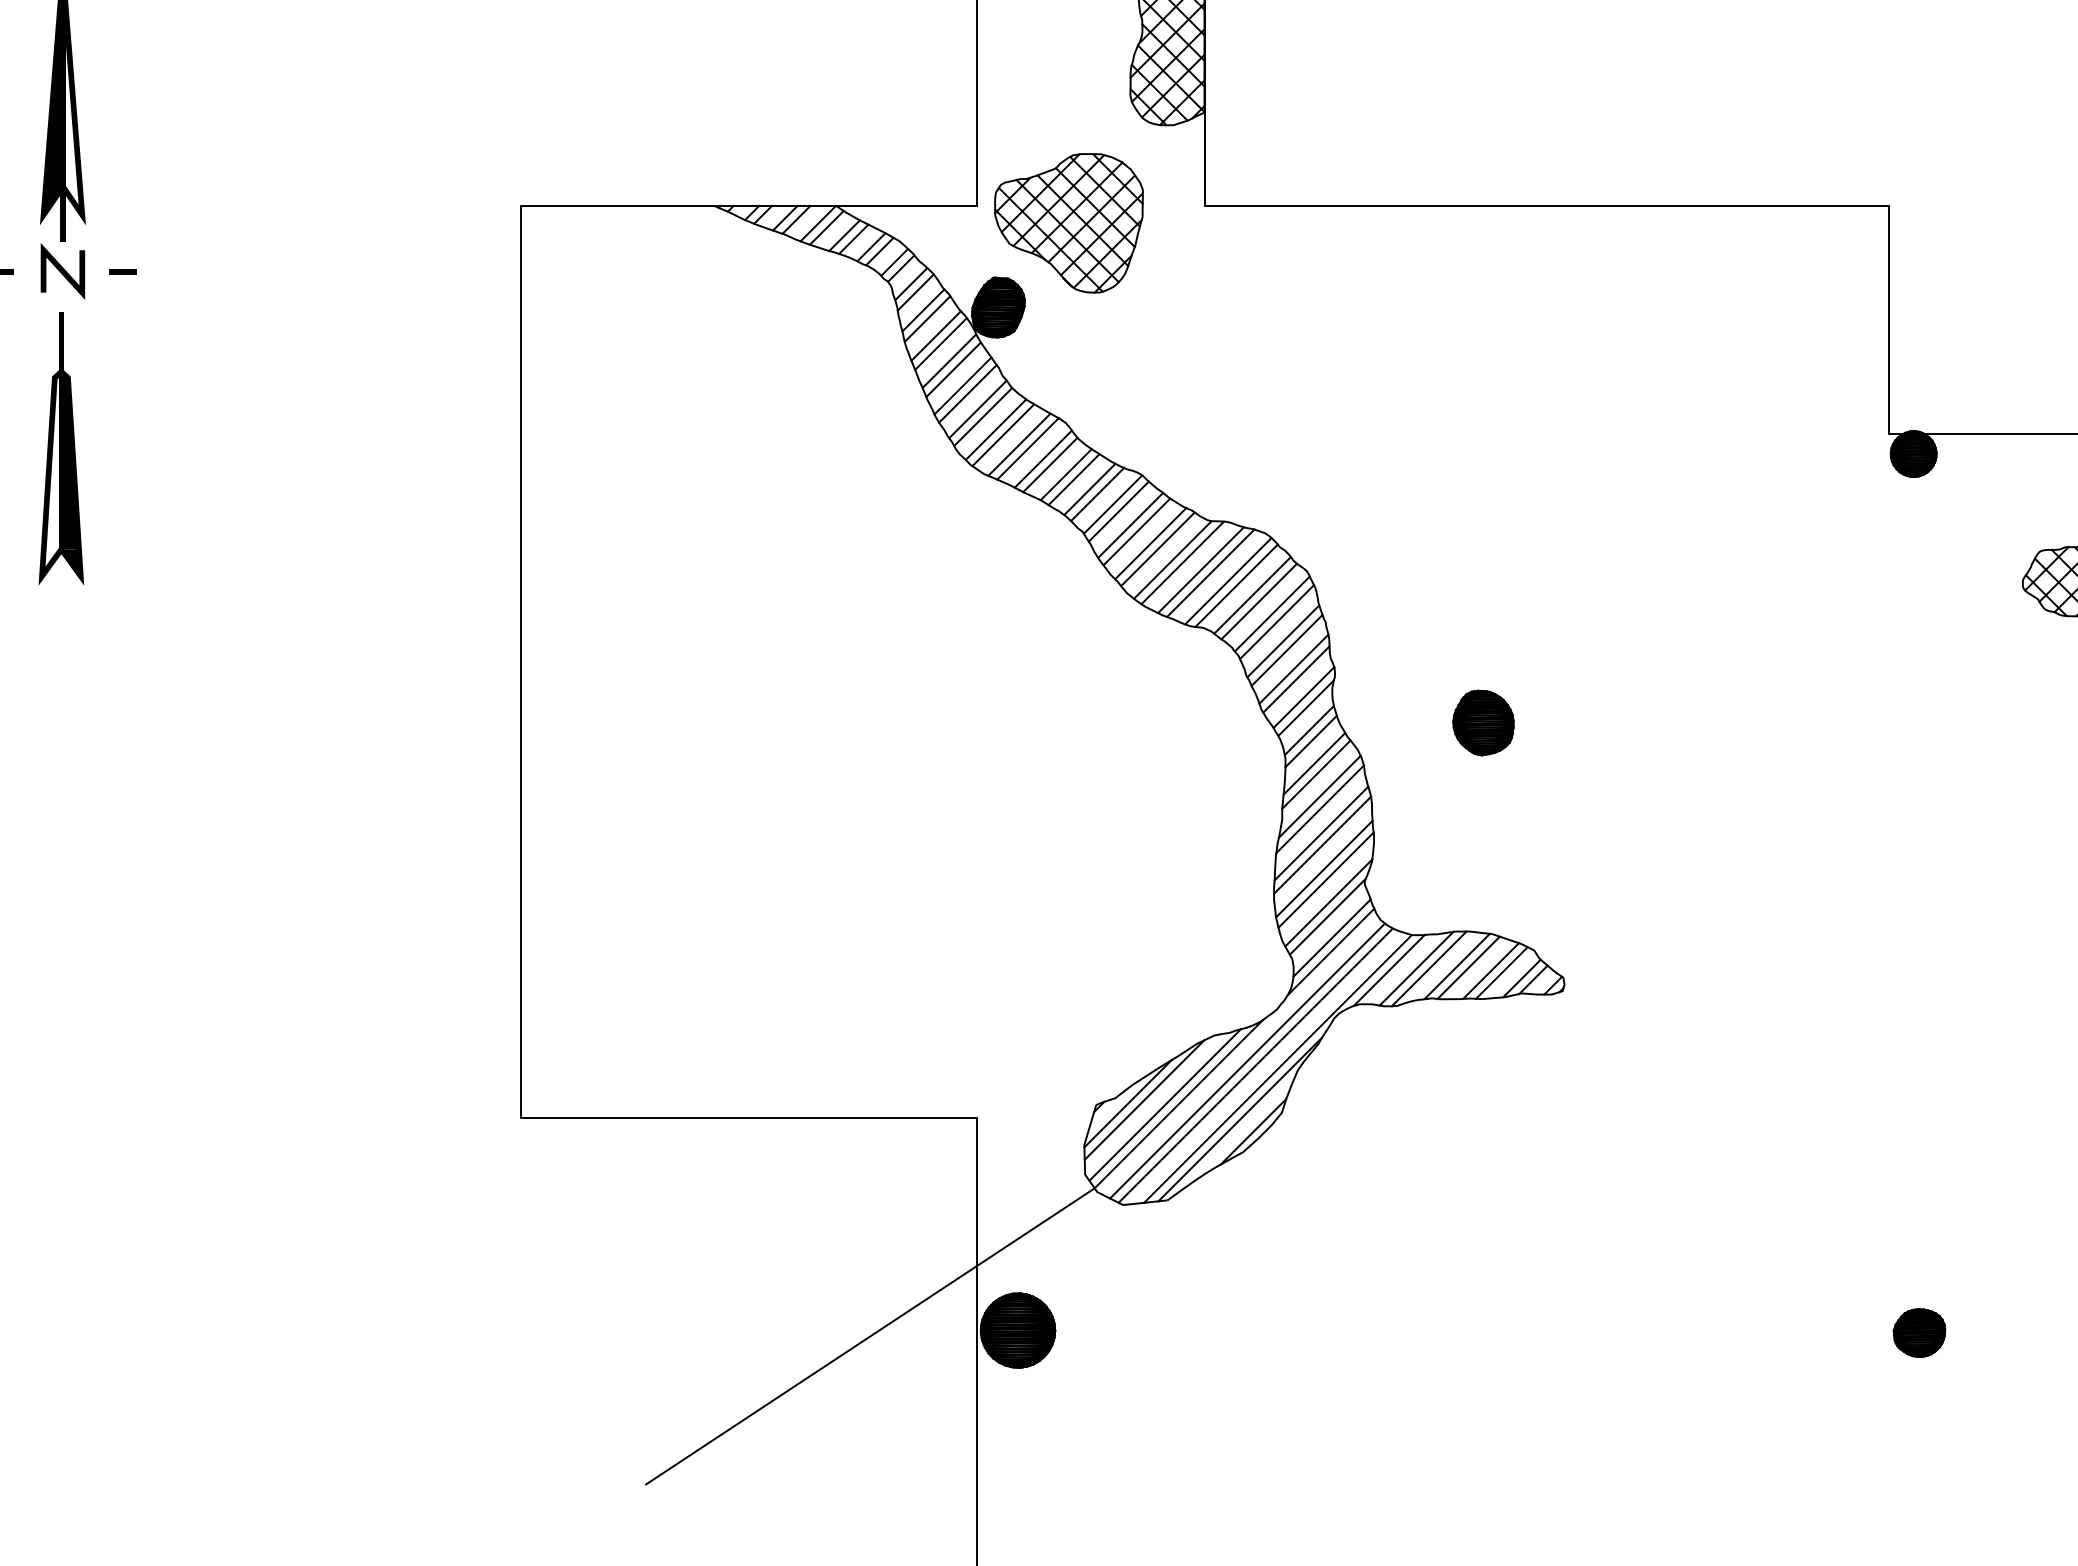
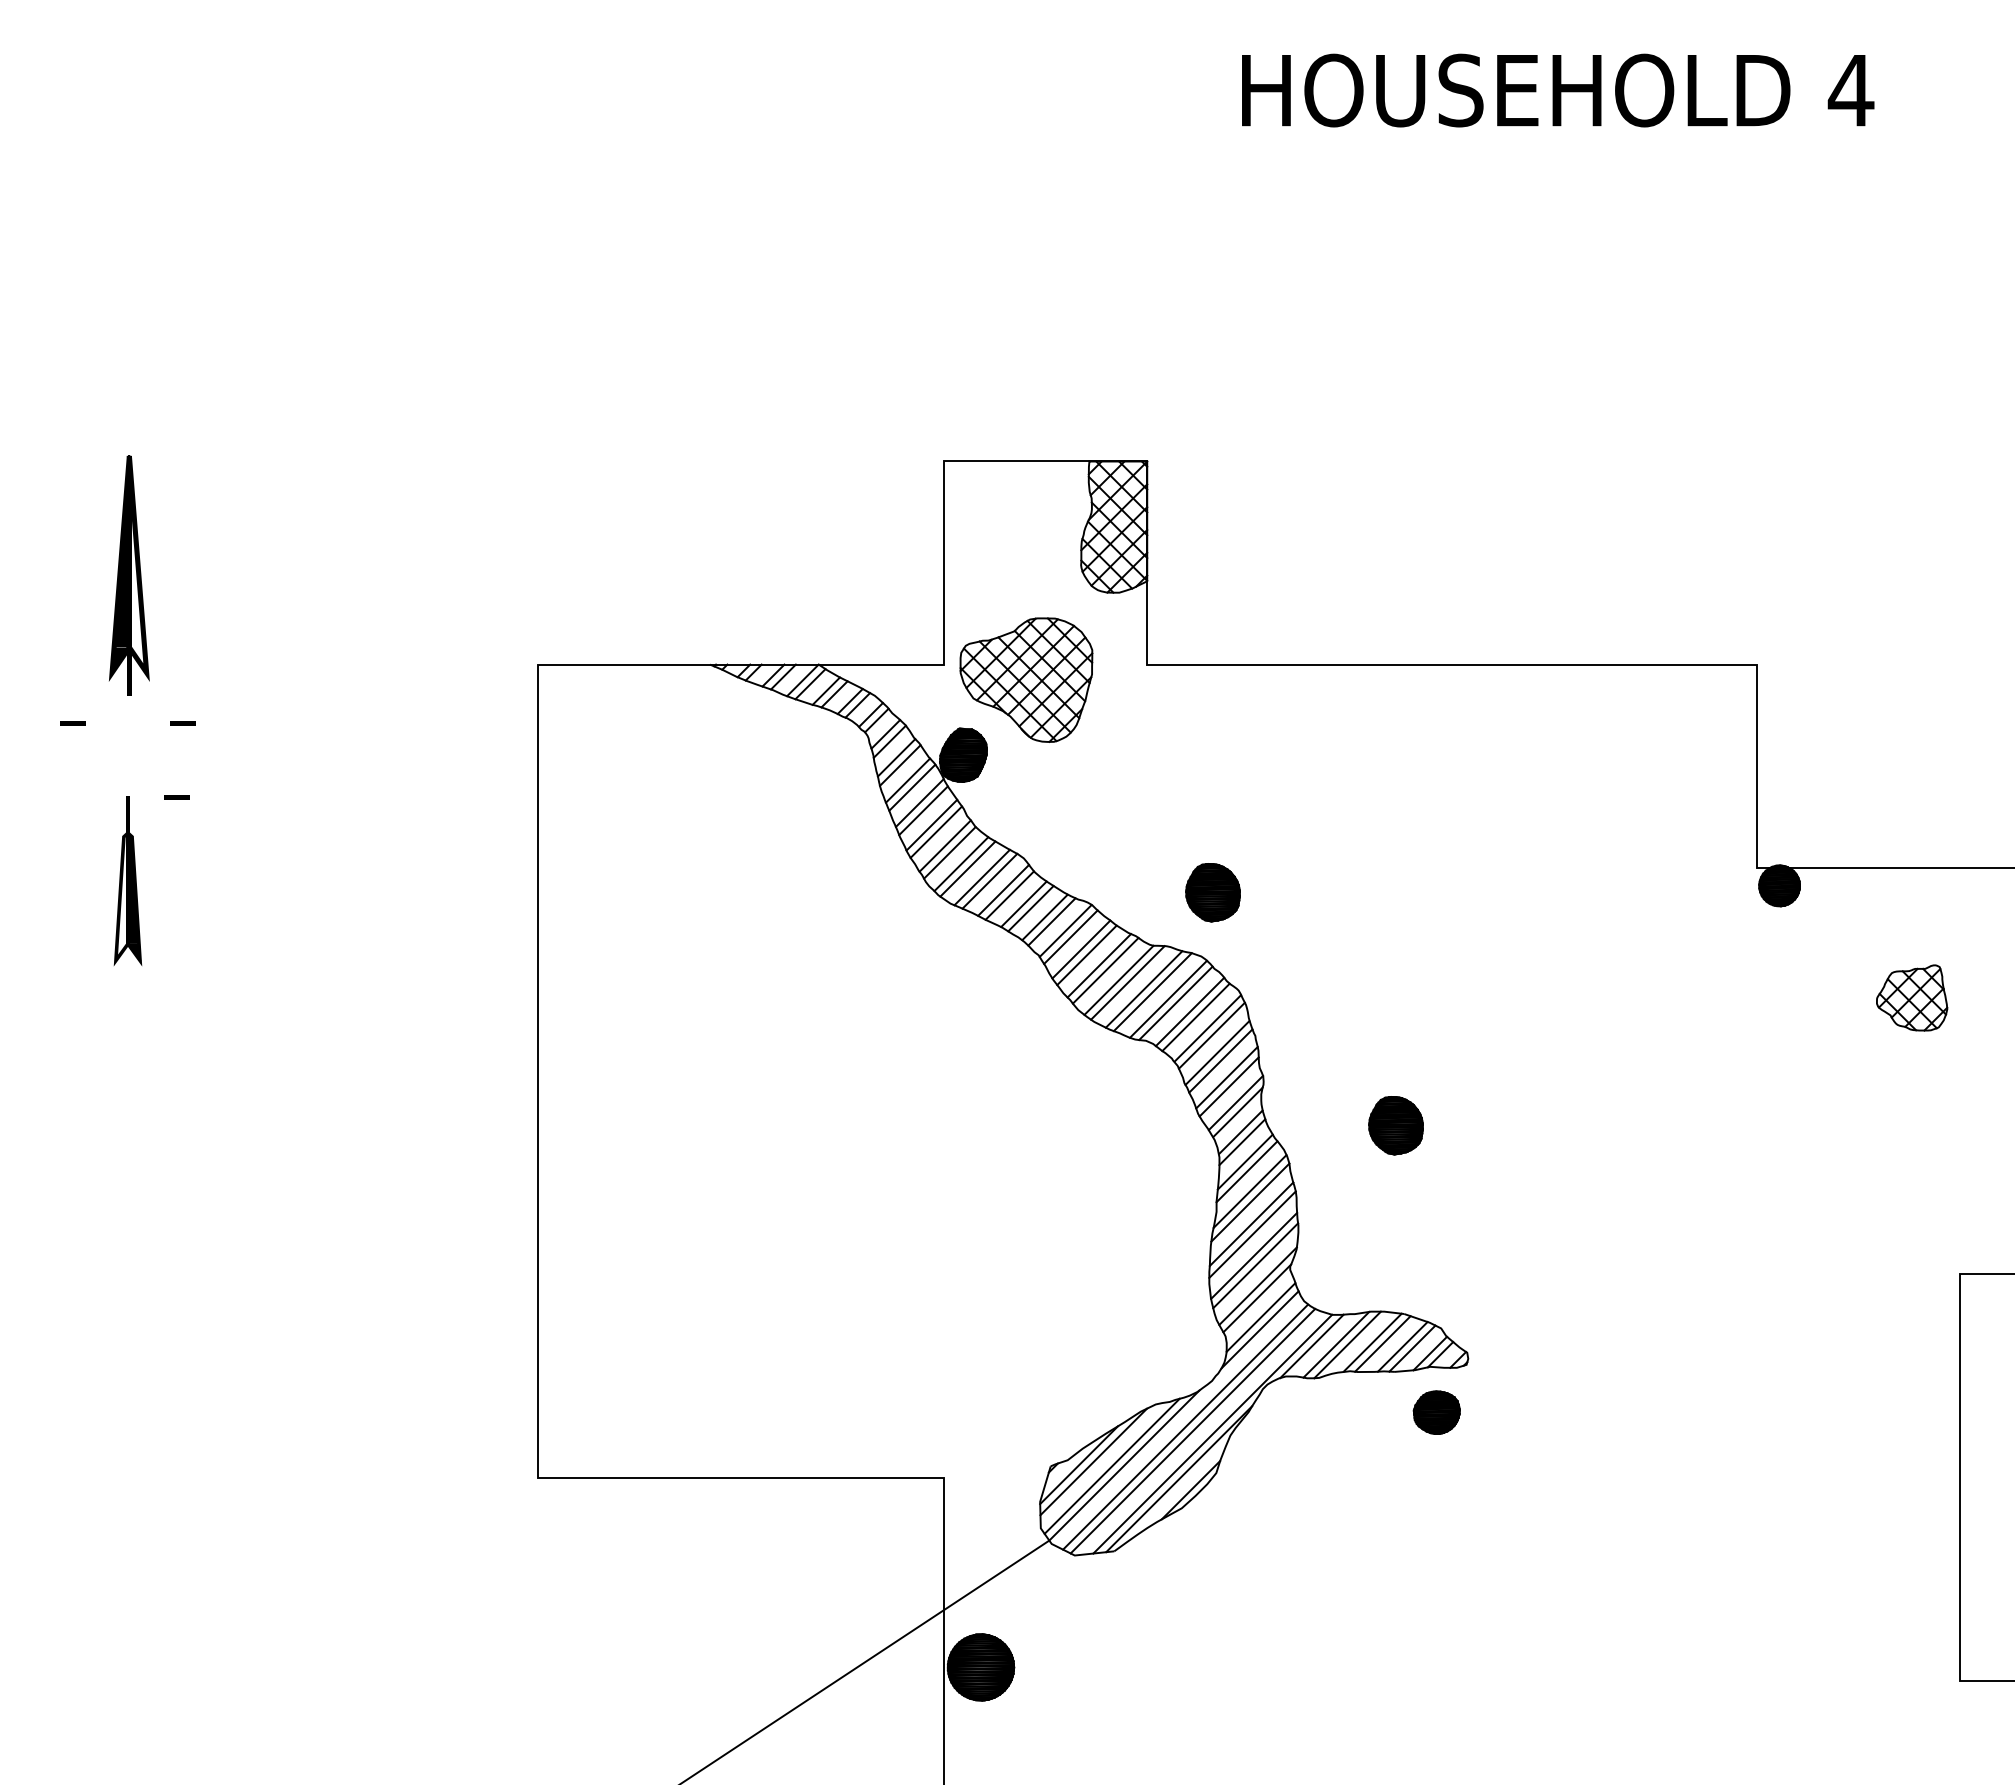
line: (63, 270) -> (129, 722), removed
line: (115, 354) -> (176, 797), added
part: (60, 448) -> (127, 880), size x0.7
part: (1277, 461) -> (1212, 892), added
part: (1919, 1332) -> (1436, 1412), moved

